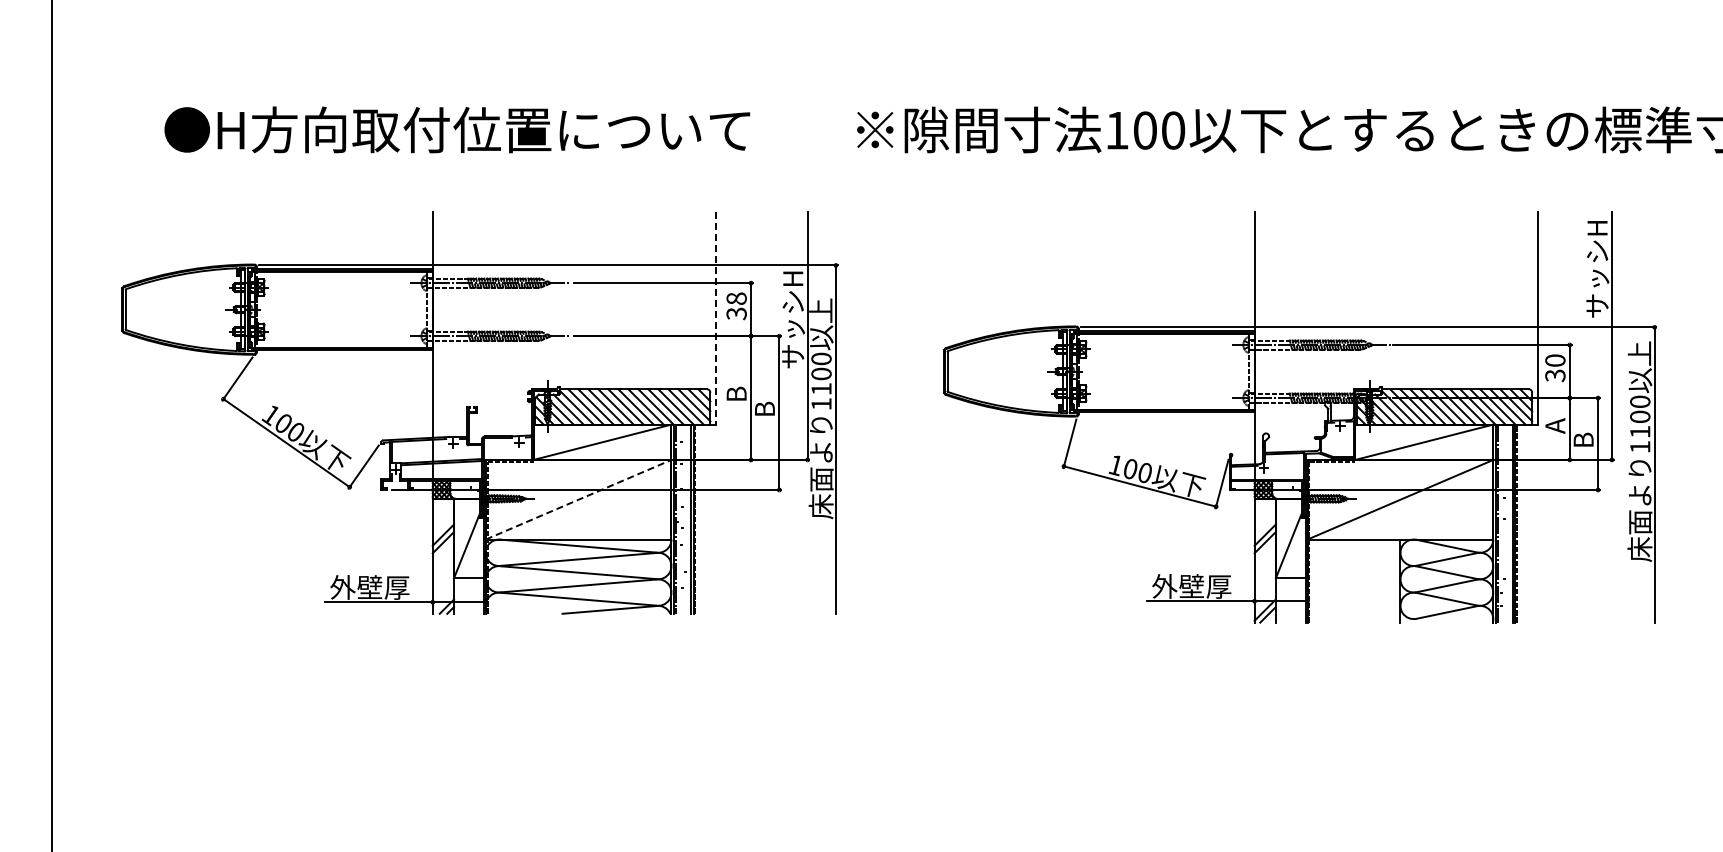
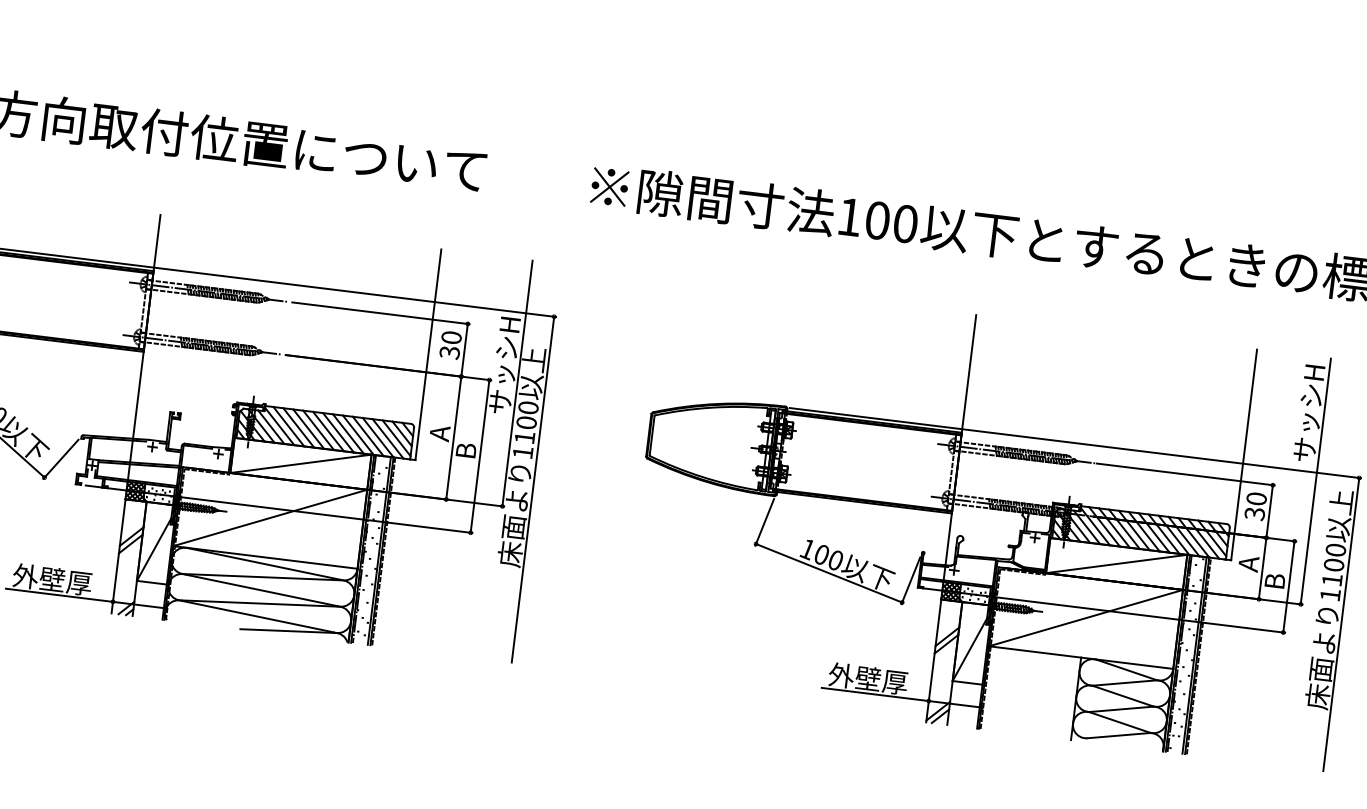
text: (736, 298) -> (451, 337), 38 -> 30
line: (715, 318) -> (428, 354), dashed -> solid
text: (736, 394) -> (439, 432), B -> A
line: (579, 499) -> (271, 517), dashed -> solid

